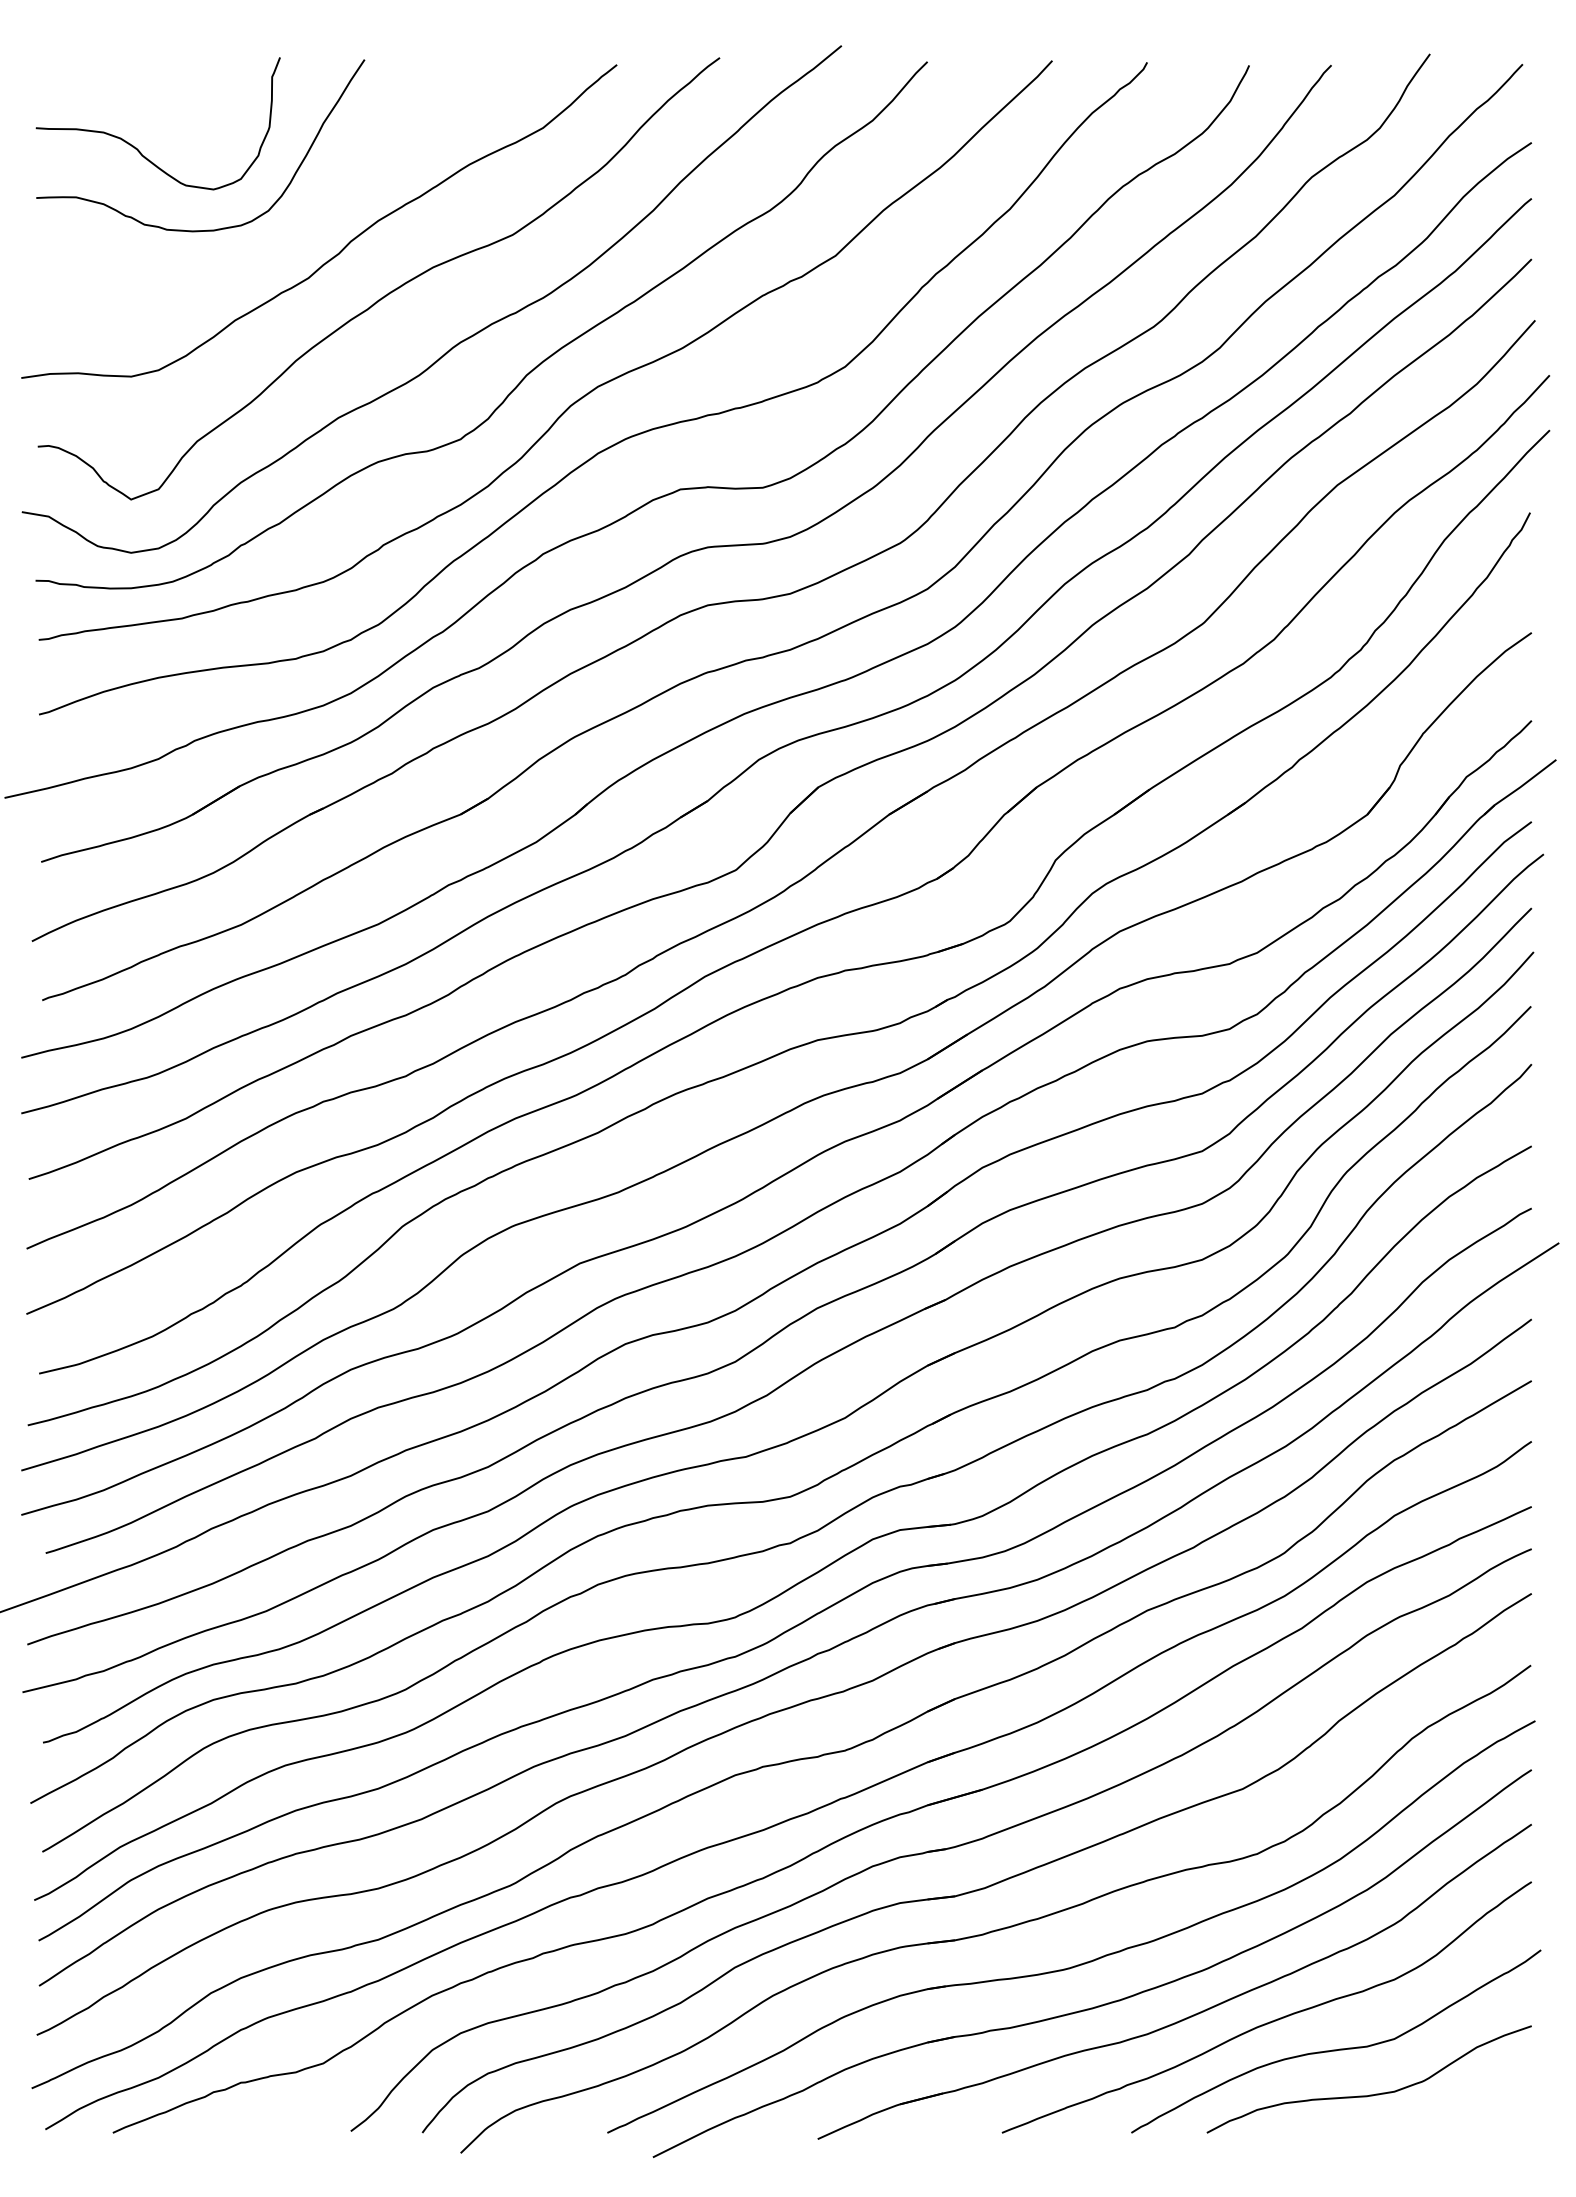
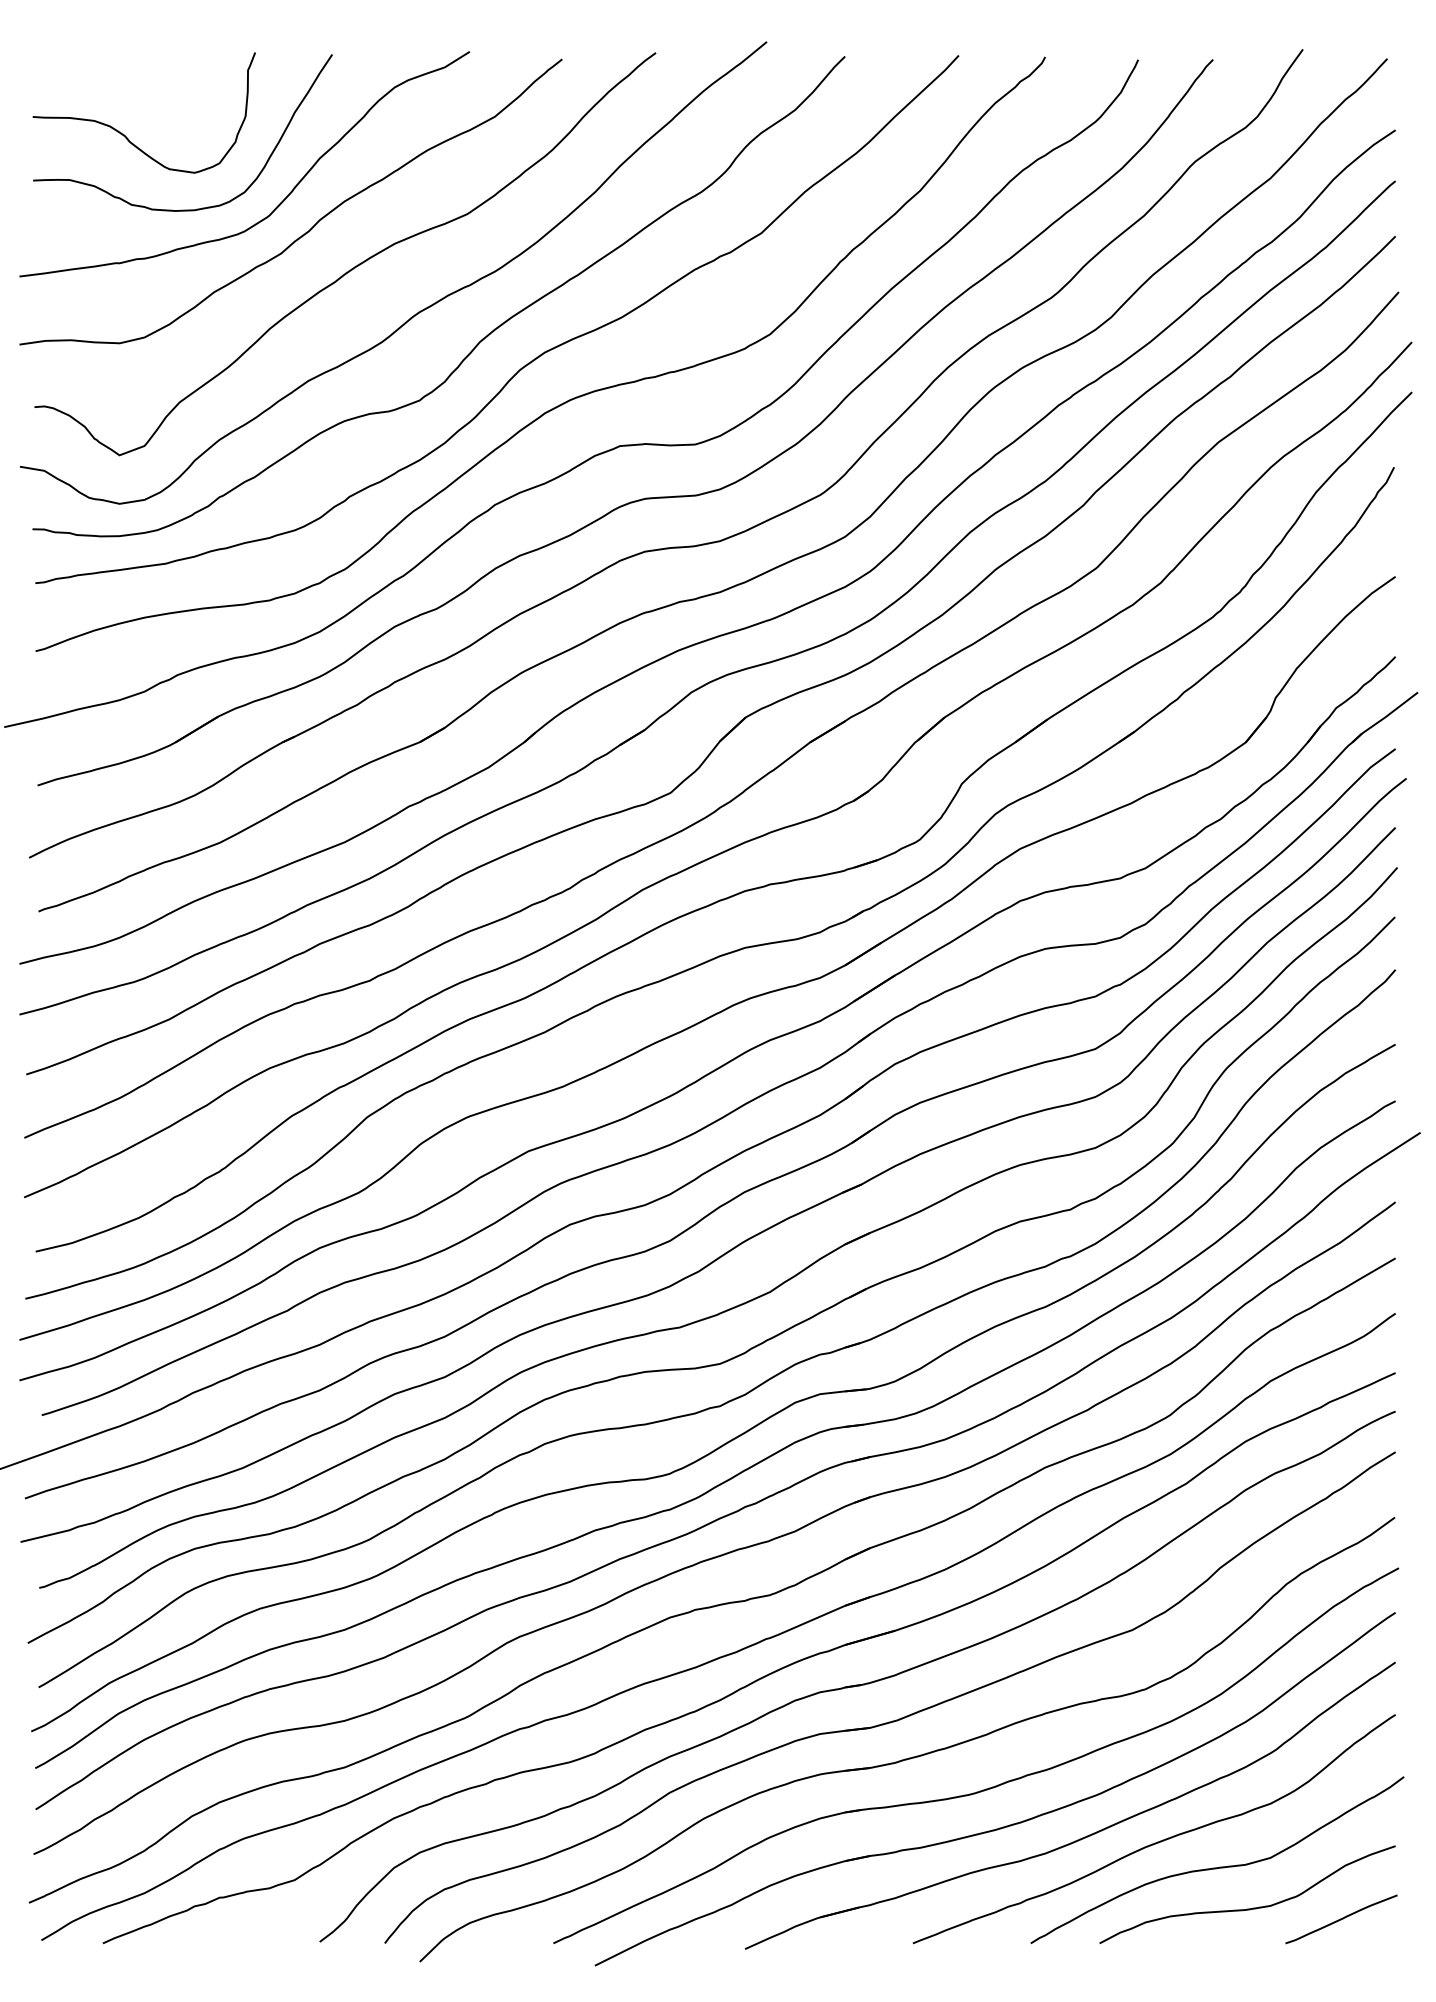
curve: (308, 220) -> (281, 201), added
curve: (1472, 2106) -> (1341, 1919), added

